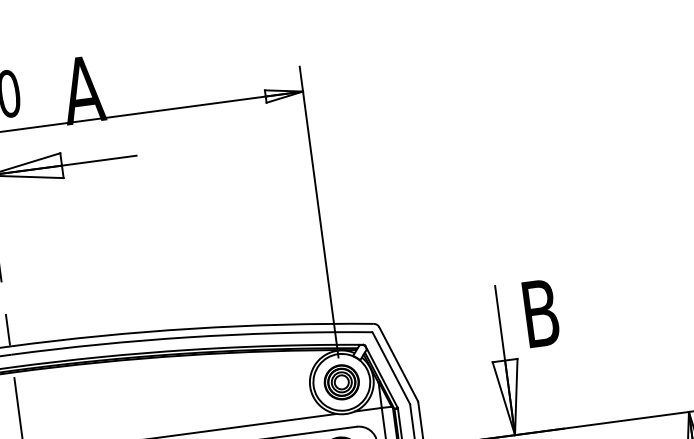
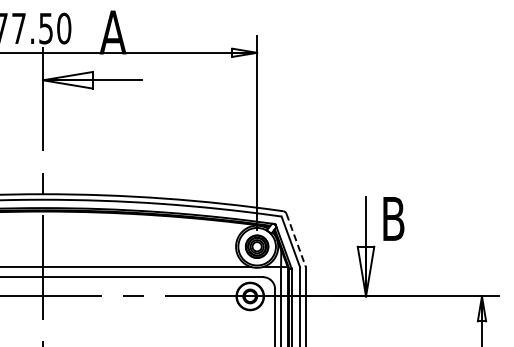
line: (399, 365) -> (296, 240), solid -> dashed

